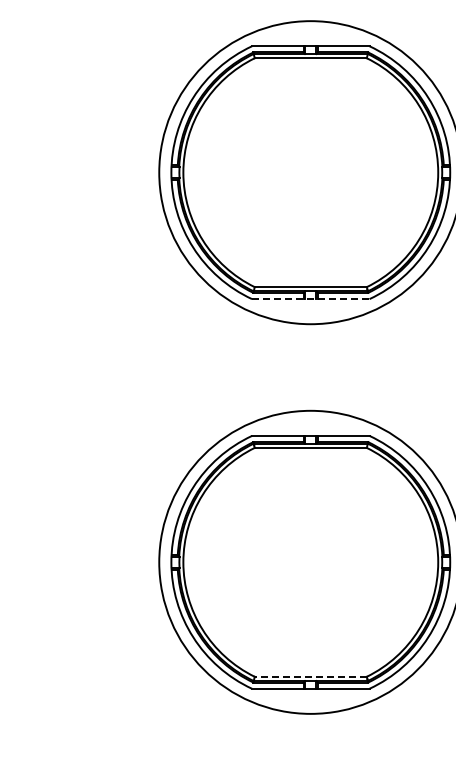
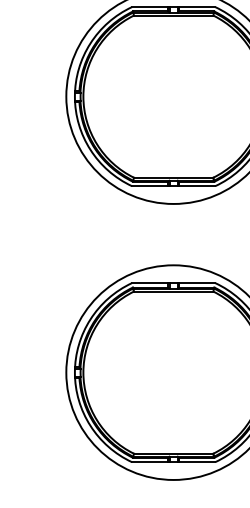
line: (310, 299) -> (173, 186), dashed -> solid
line: (310, 676) -> (173, 453), dashed -> solid

